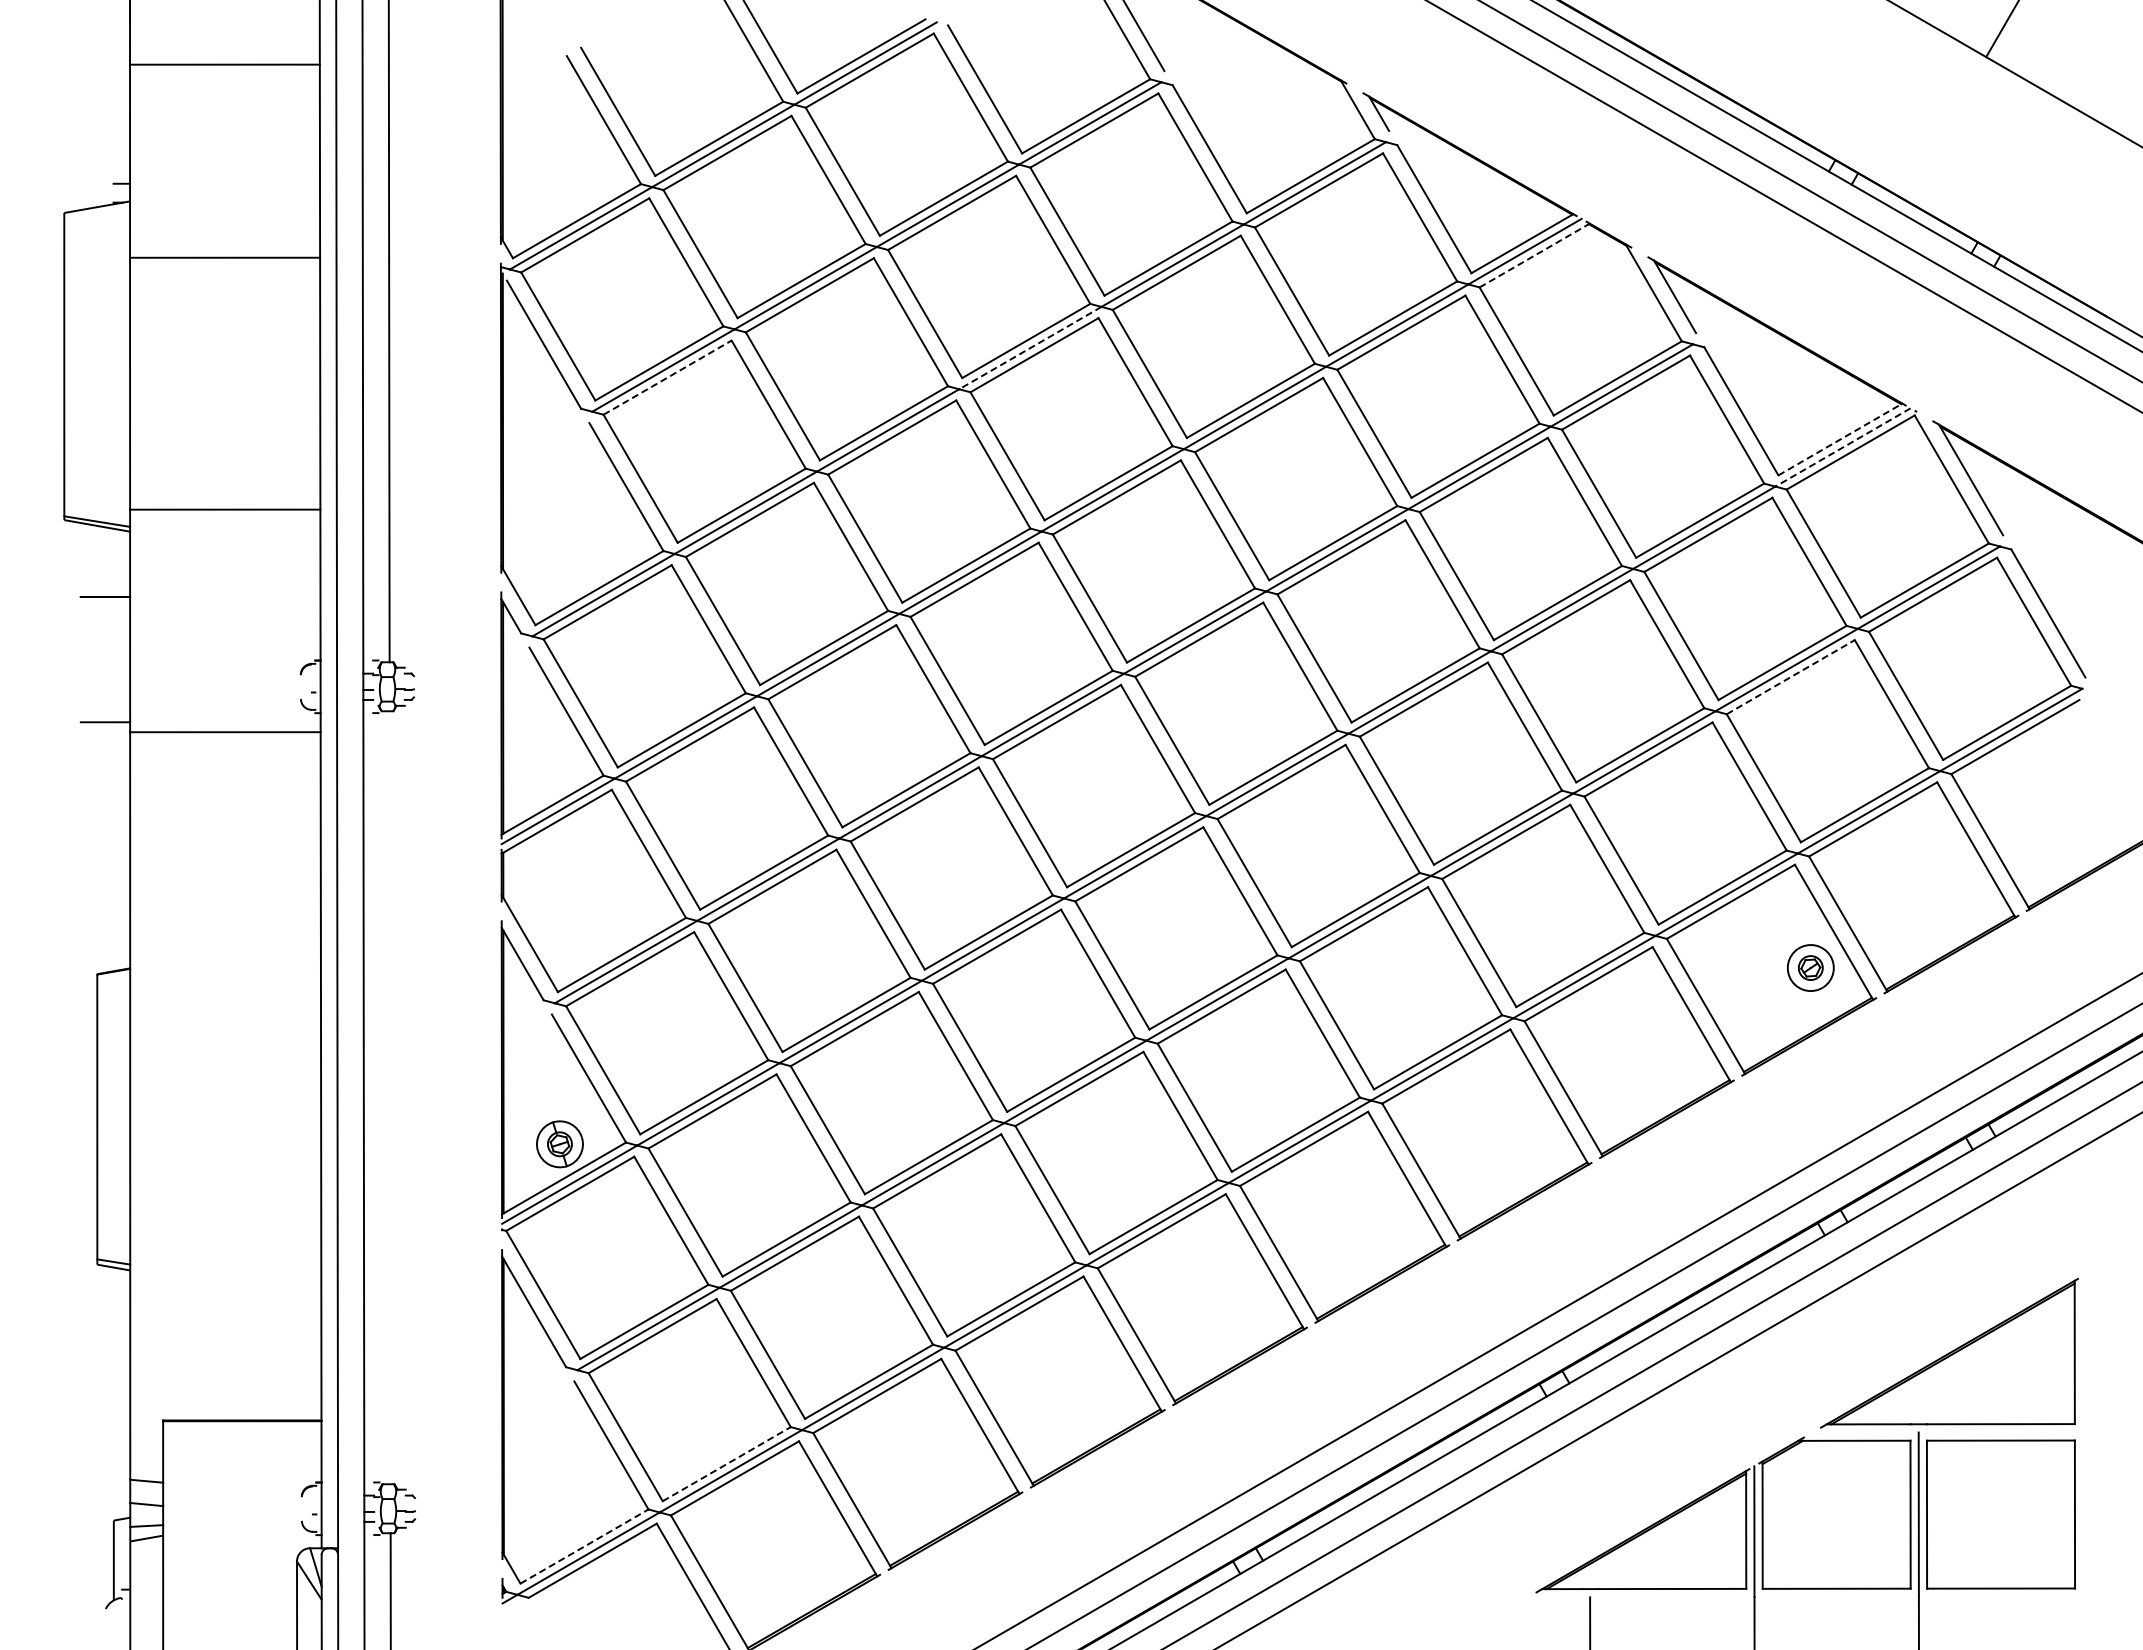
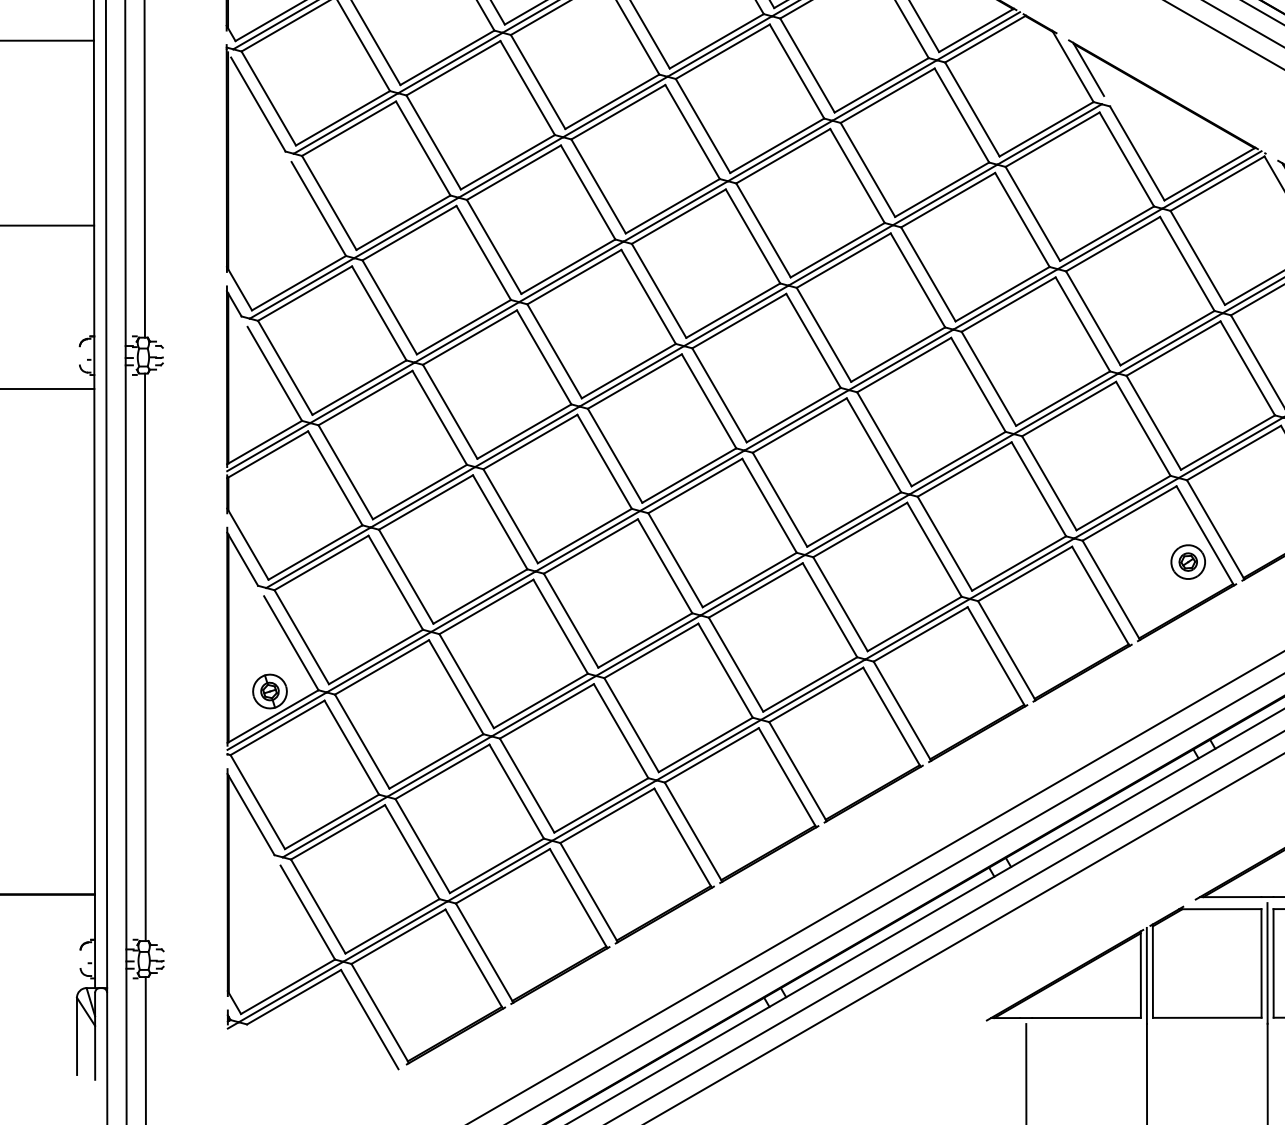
line: (1534, 255) -> (985, 39), dashed -> solid
line: (1029, 348) -> (614, 107), dashed -> solid
line: (667, 377) -> (348, 128), dashed -> solid
line: (1840, 439) -> (1210, 174), dashed -> solid
line: (1842, 447) -> (1211, 179), dashed -> solid
line: (1790, 677) -> (1173, 348), dashed -> solid
line: (389, 1097) -> (144, 657), added
line: (726, 1464) -> (392, 926), dashed -> solid
line: (584, 1546) -> (288, 986), dashed -> solid

